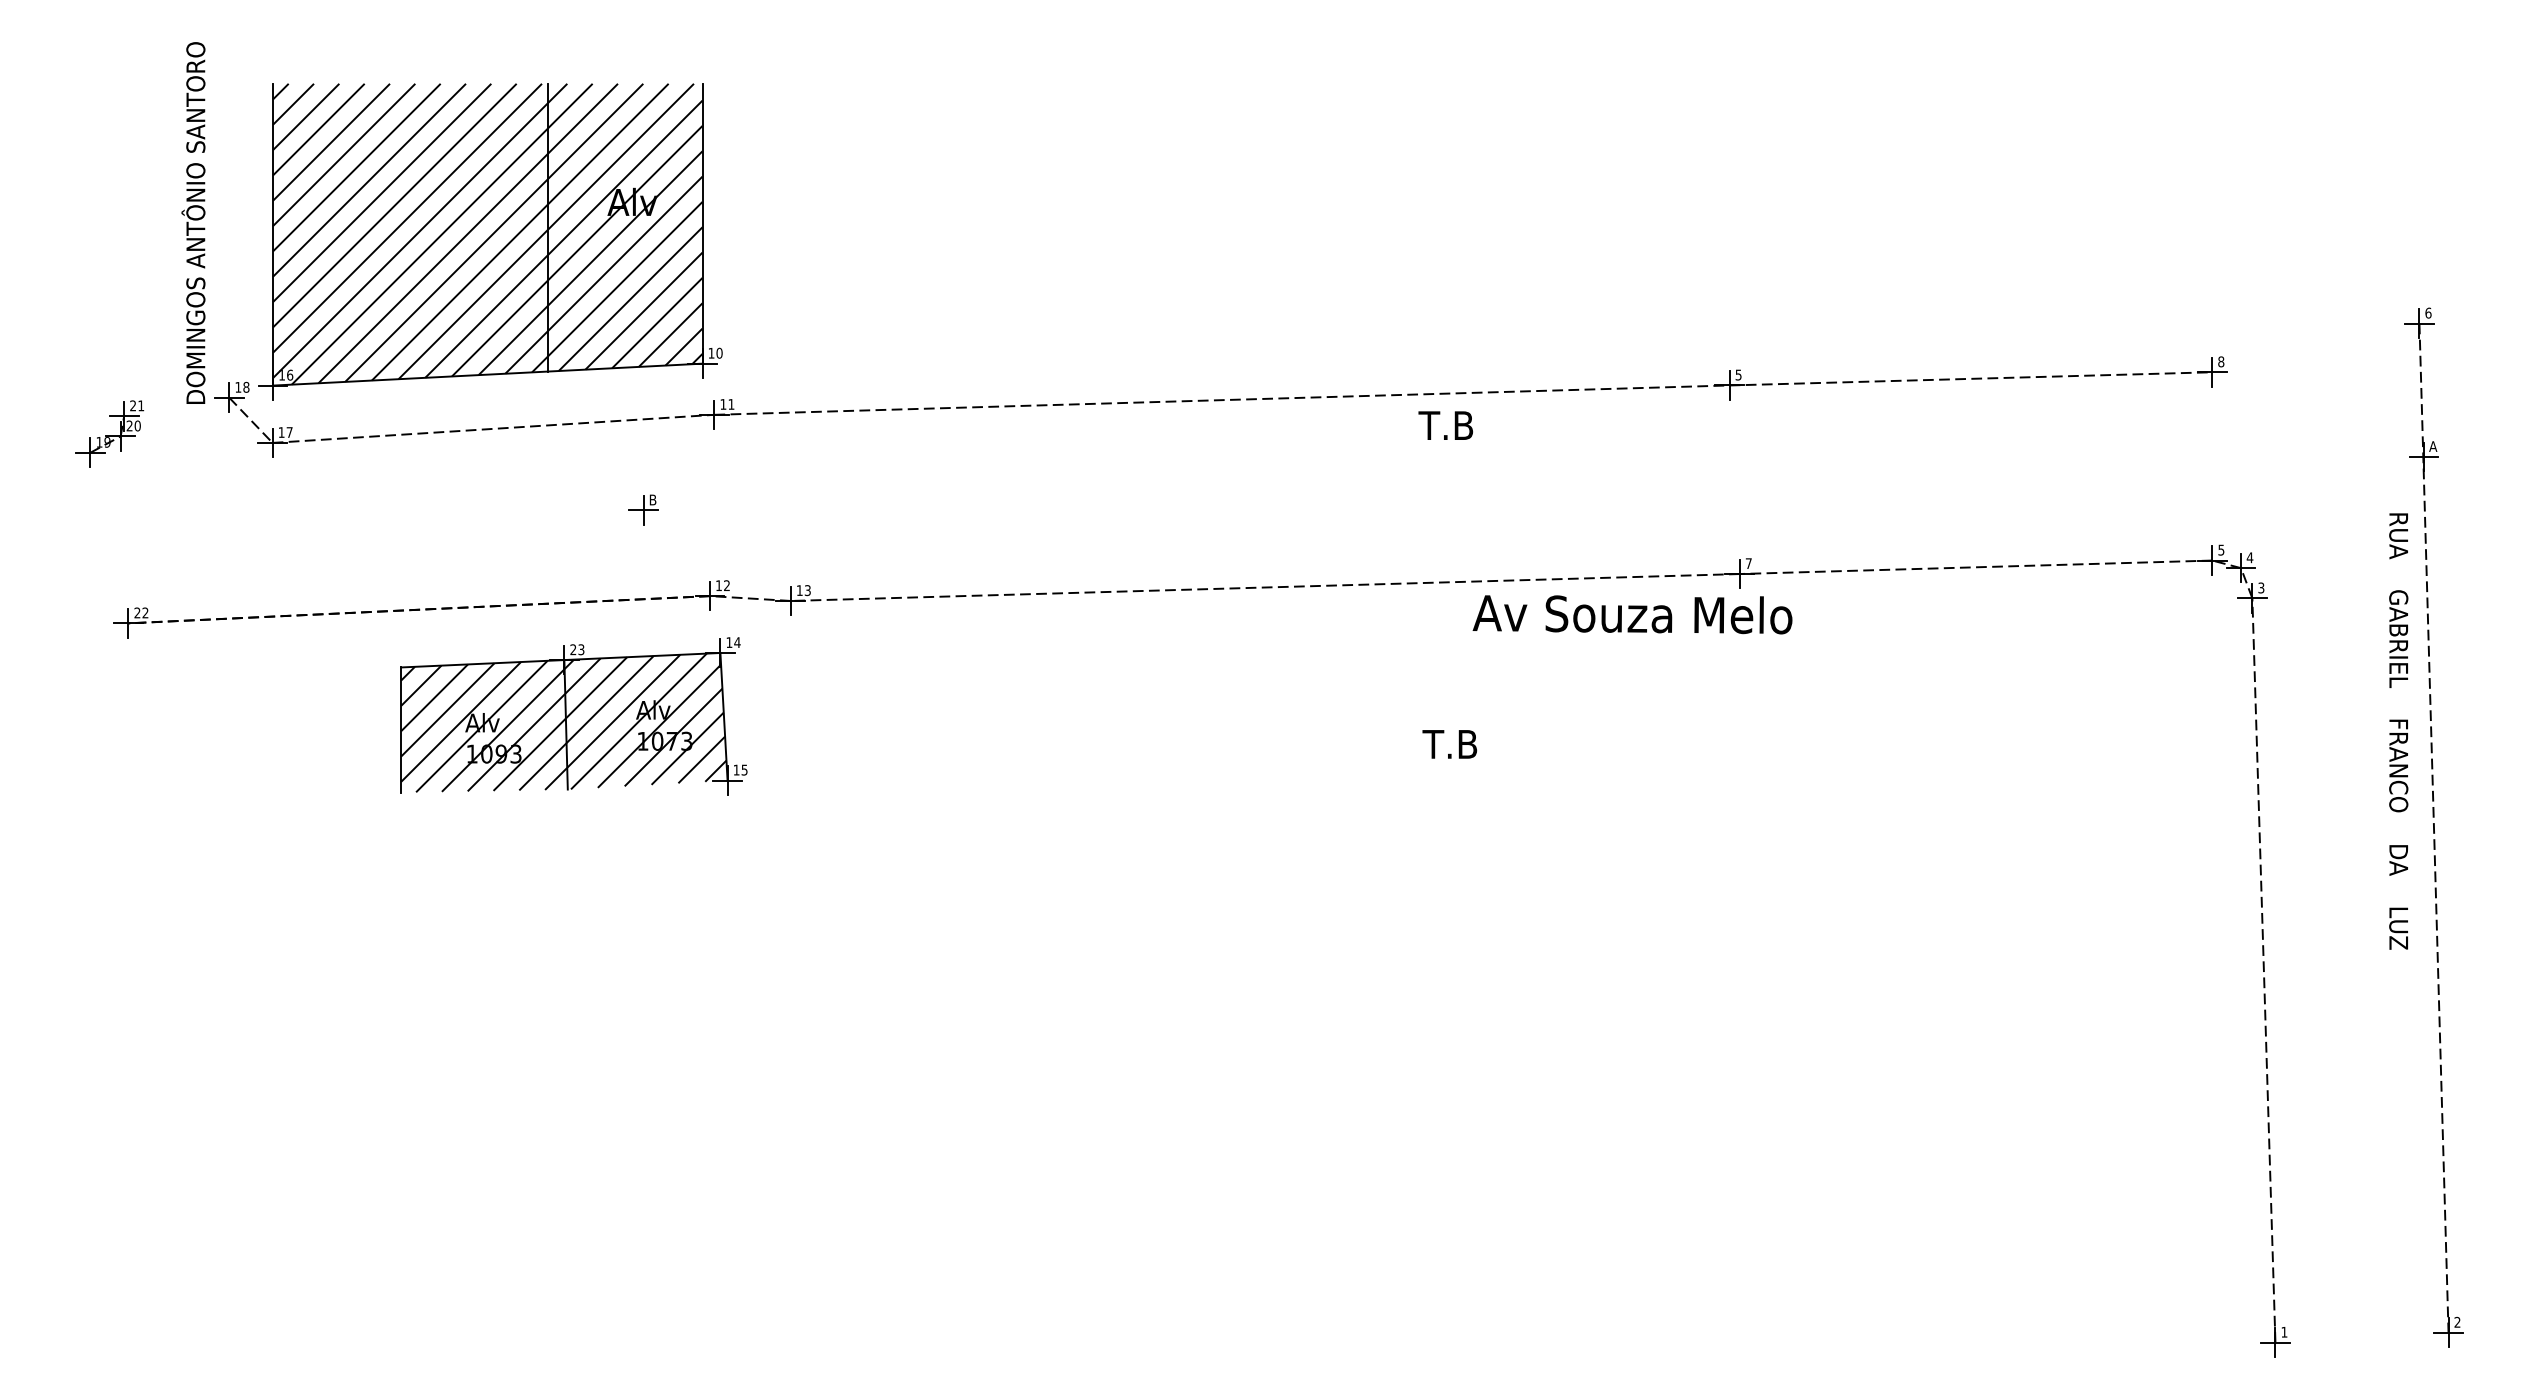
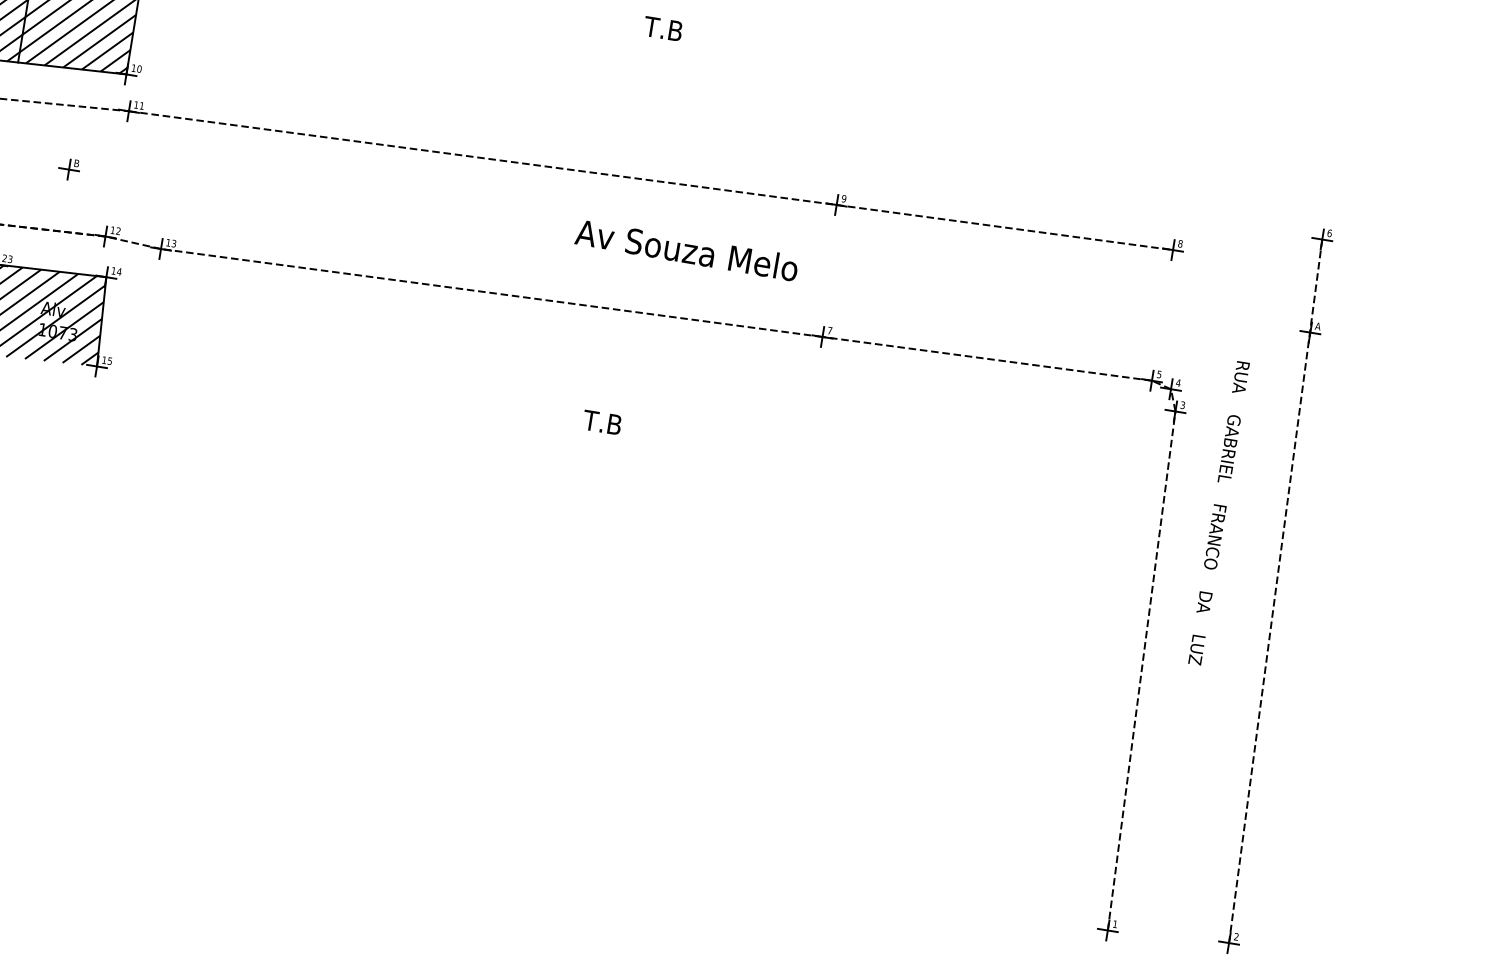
text: (1738, 374) -> (844, 198), 5 -> 9
text: (1445, 425) -> (662, 28), moved
text: (1632, 614) -> (686, 250), moved
text: (2398, 731) -> (1218, 513), moved

